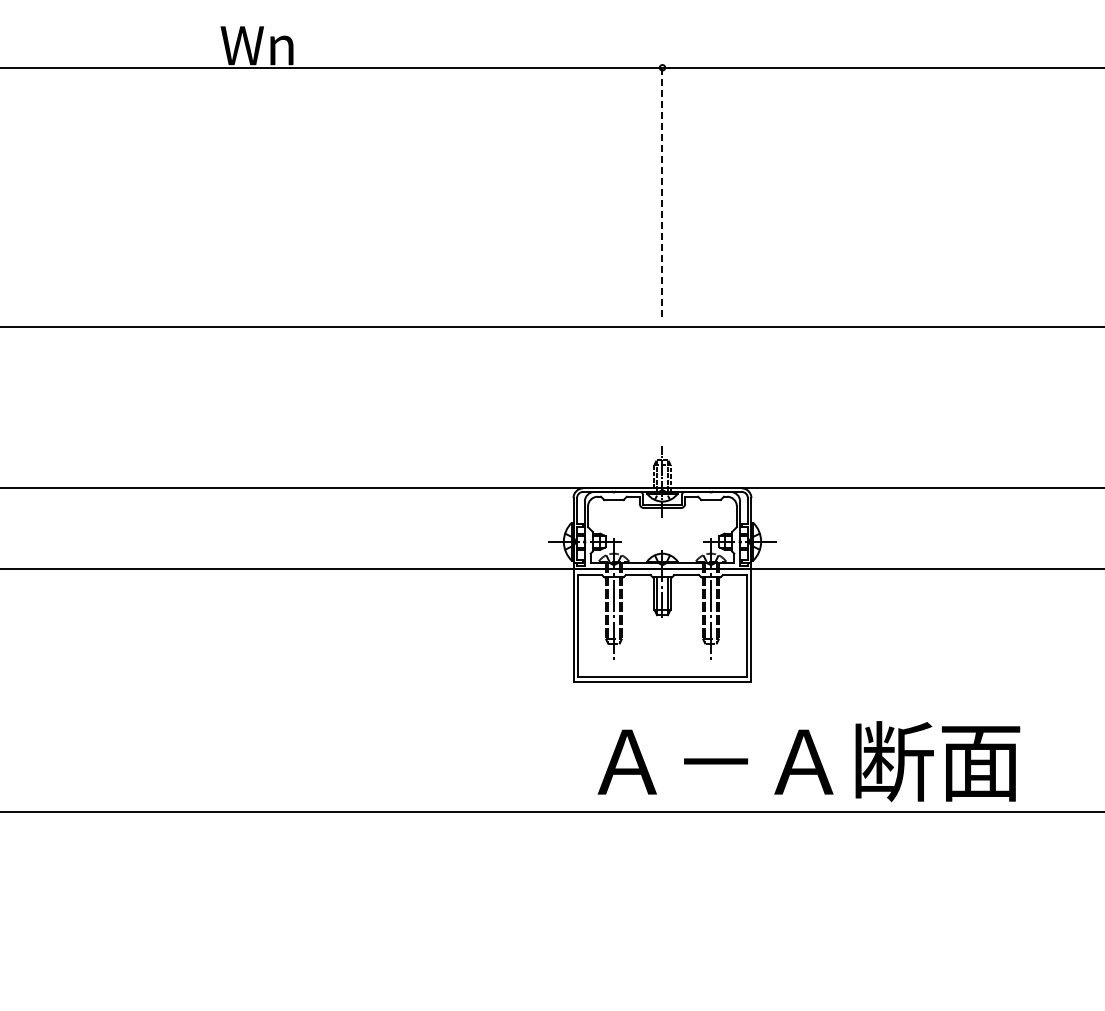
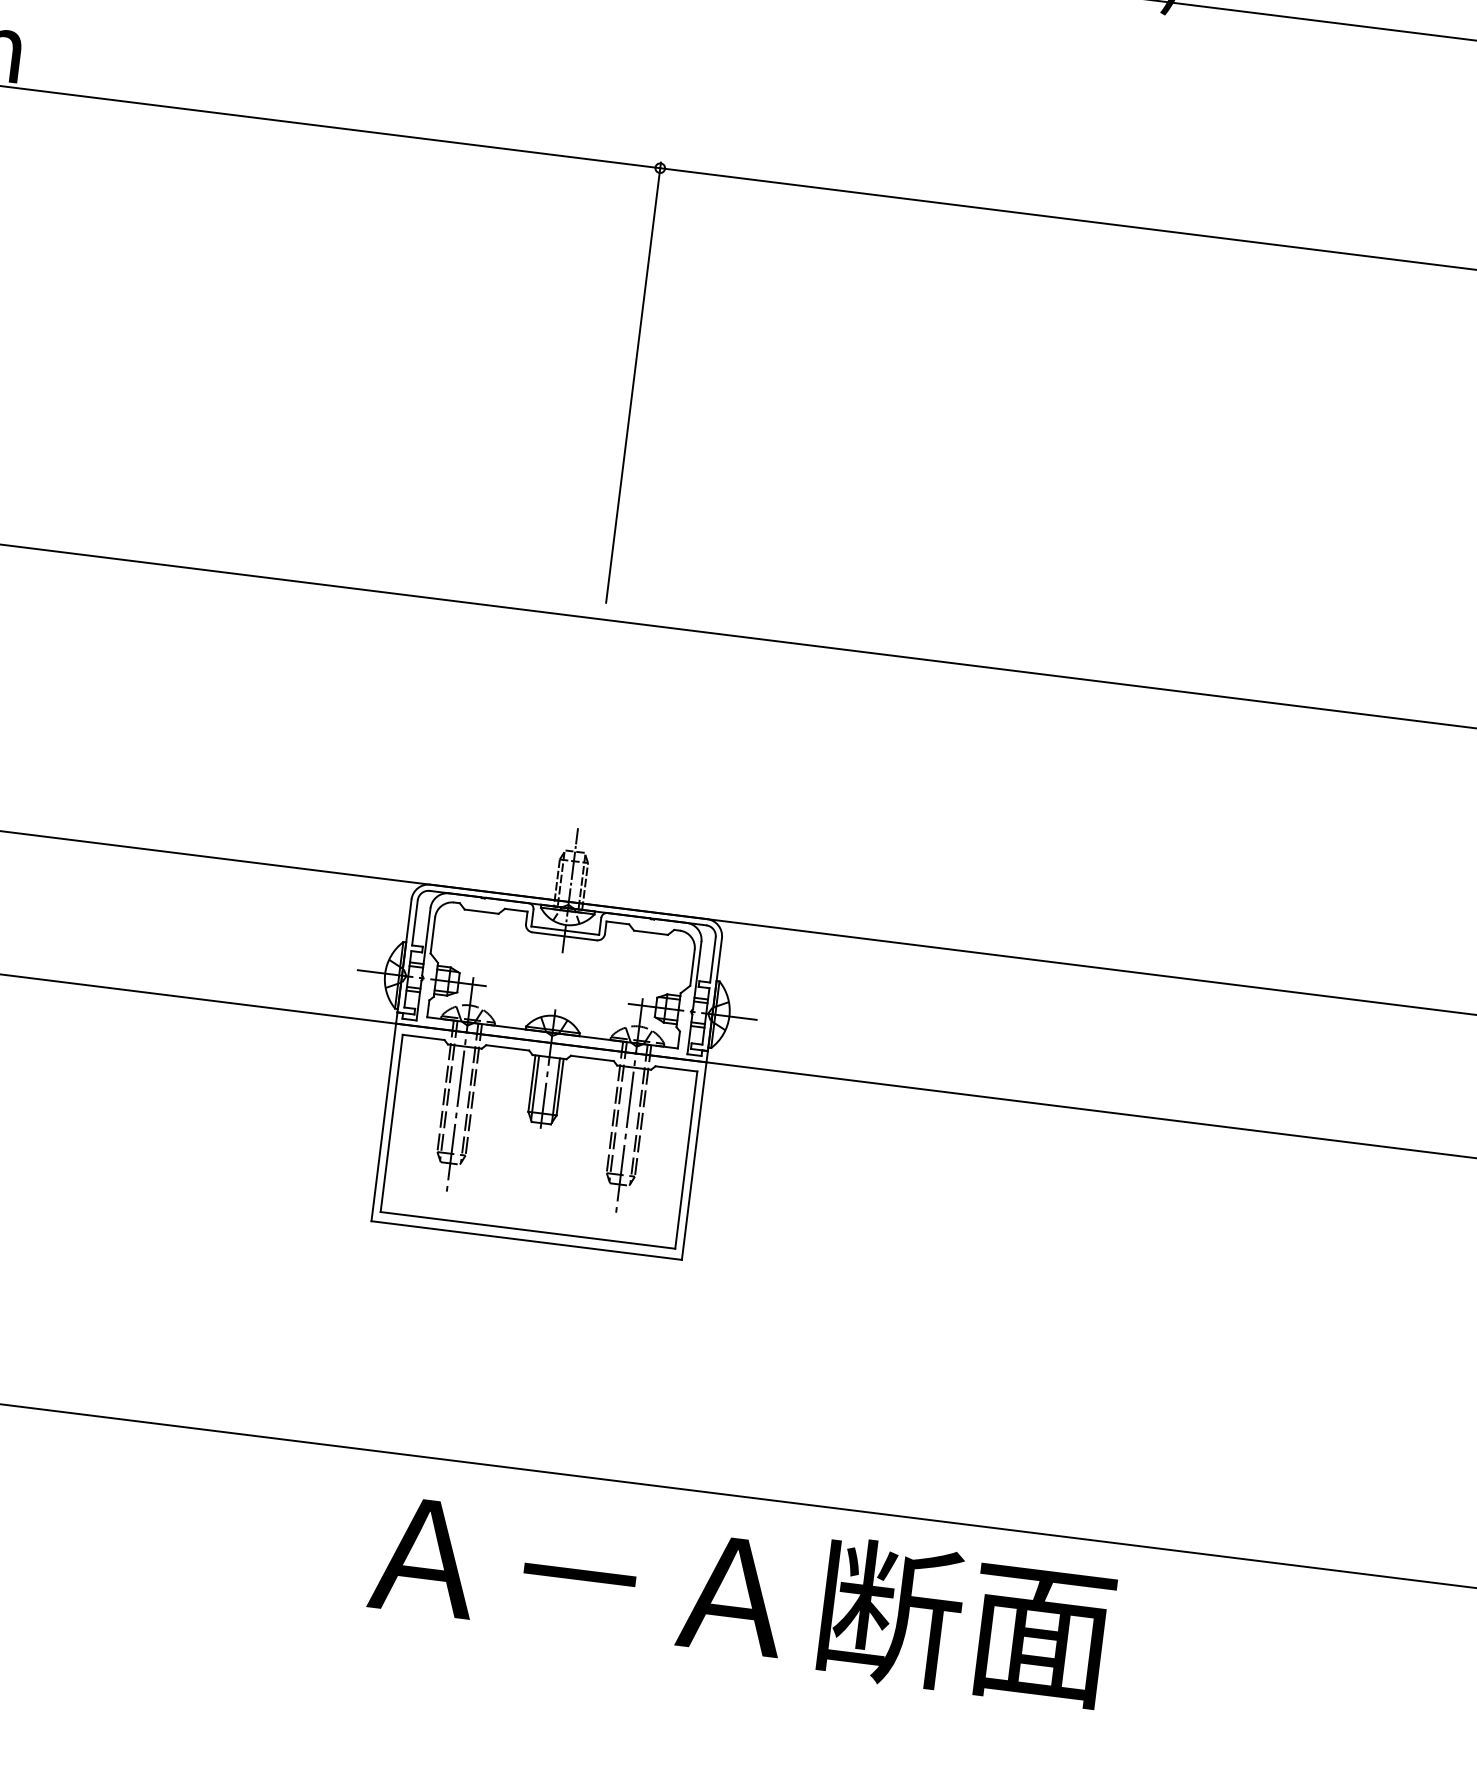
line: (662, 190) -> (633, 382), dashed -> solid
text: (808, 761) -> (741, 1595), moved

